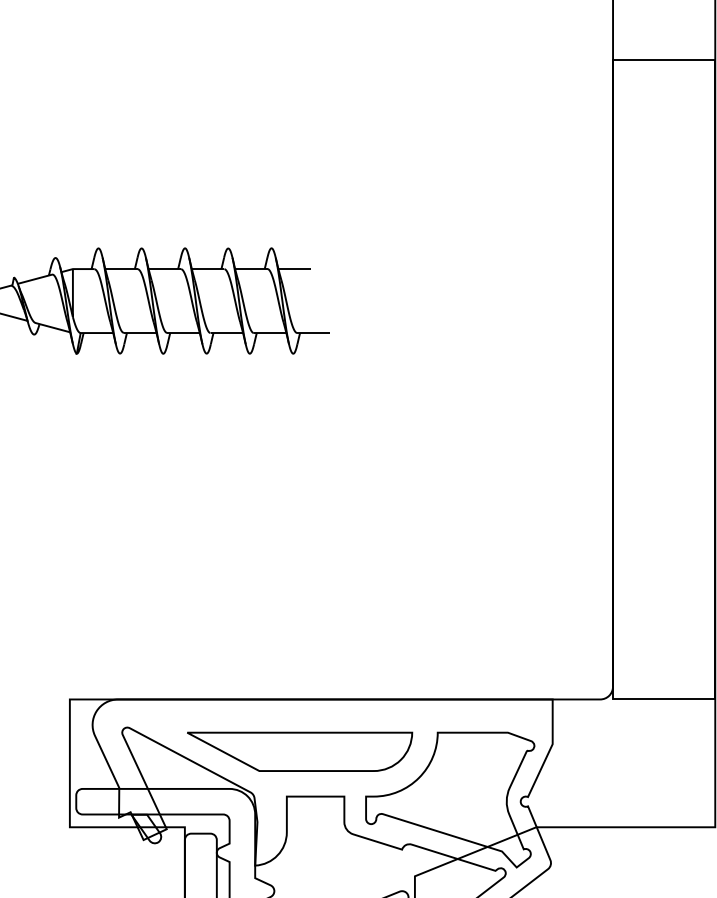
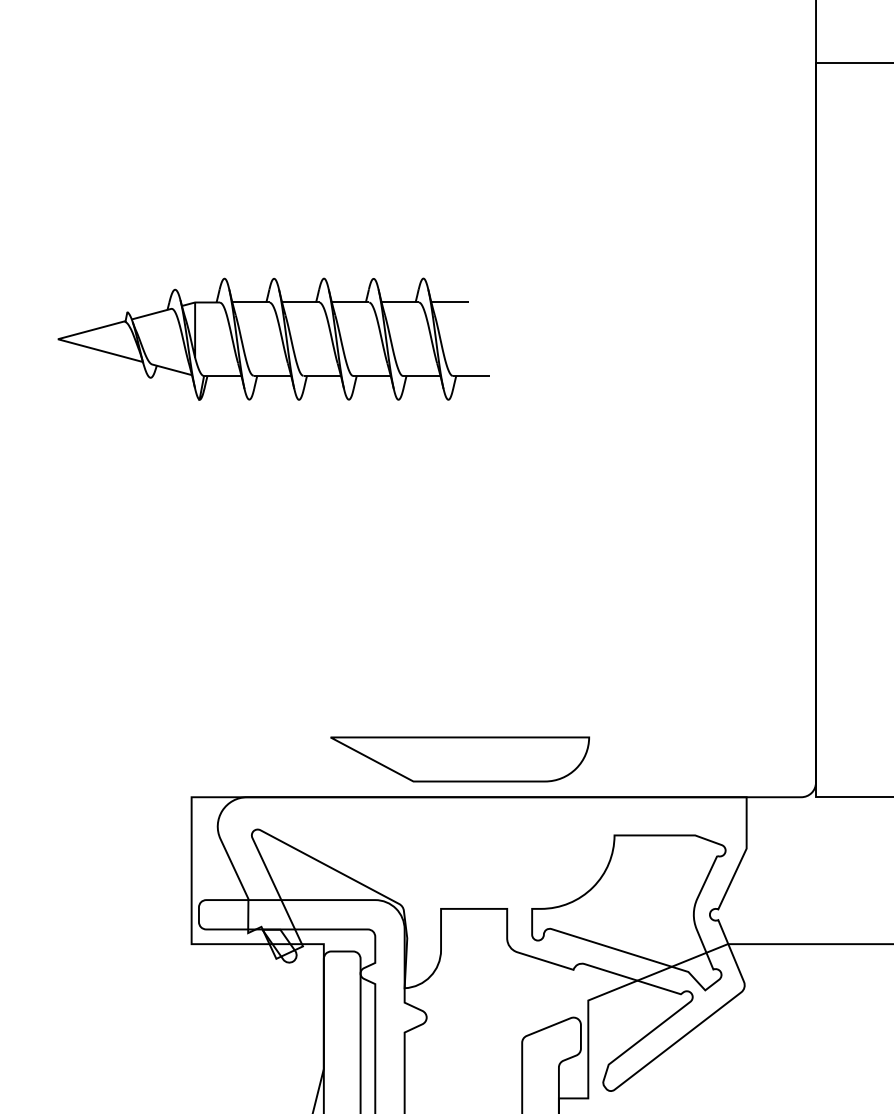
part: (300, 751) -> (460, 759), moved

